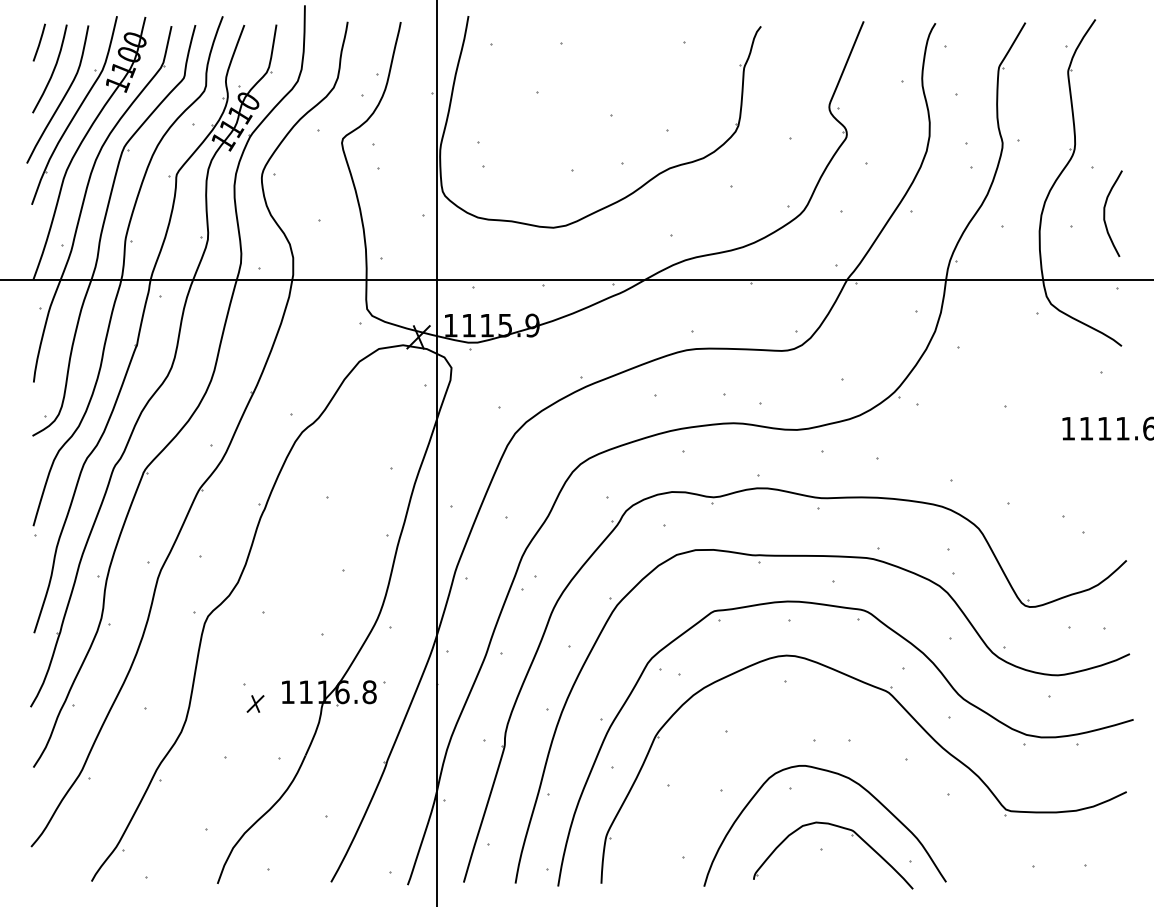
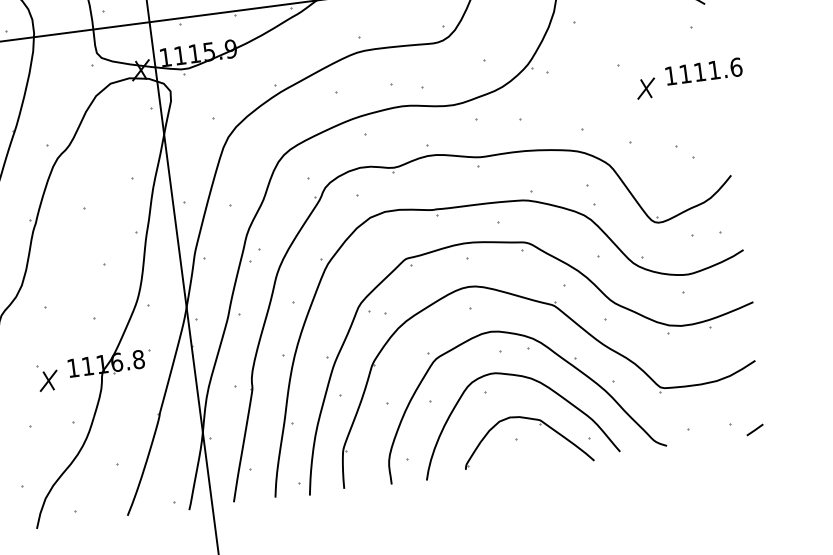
part: (1035, 440) -> (645, 88), added
part: (255, 703) -> (48, 380), size x1.43
curve: (880, 750) -> (553, 353), added
line: (1115, 876) -> (755, 429), added

